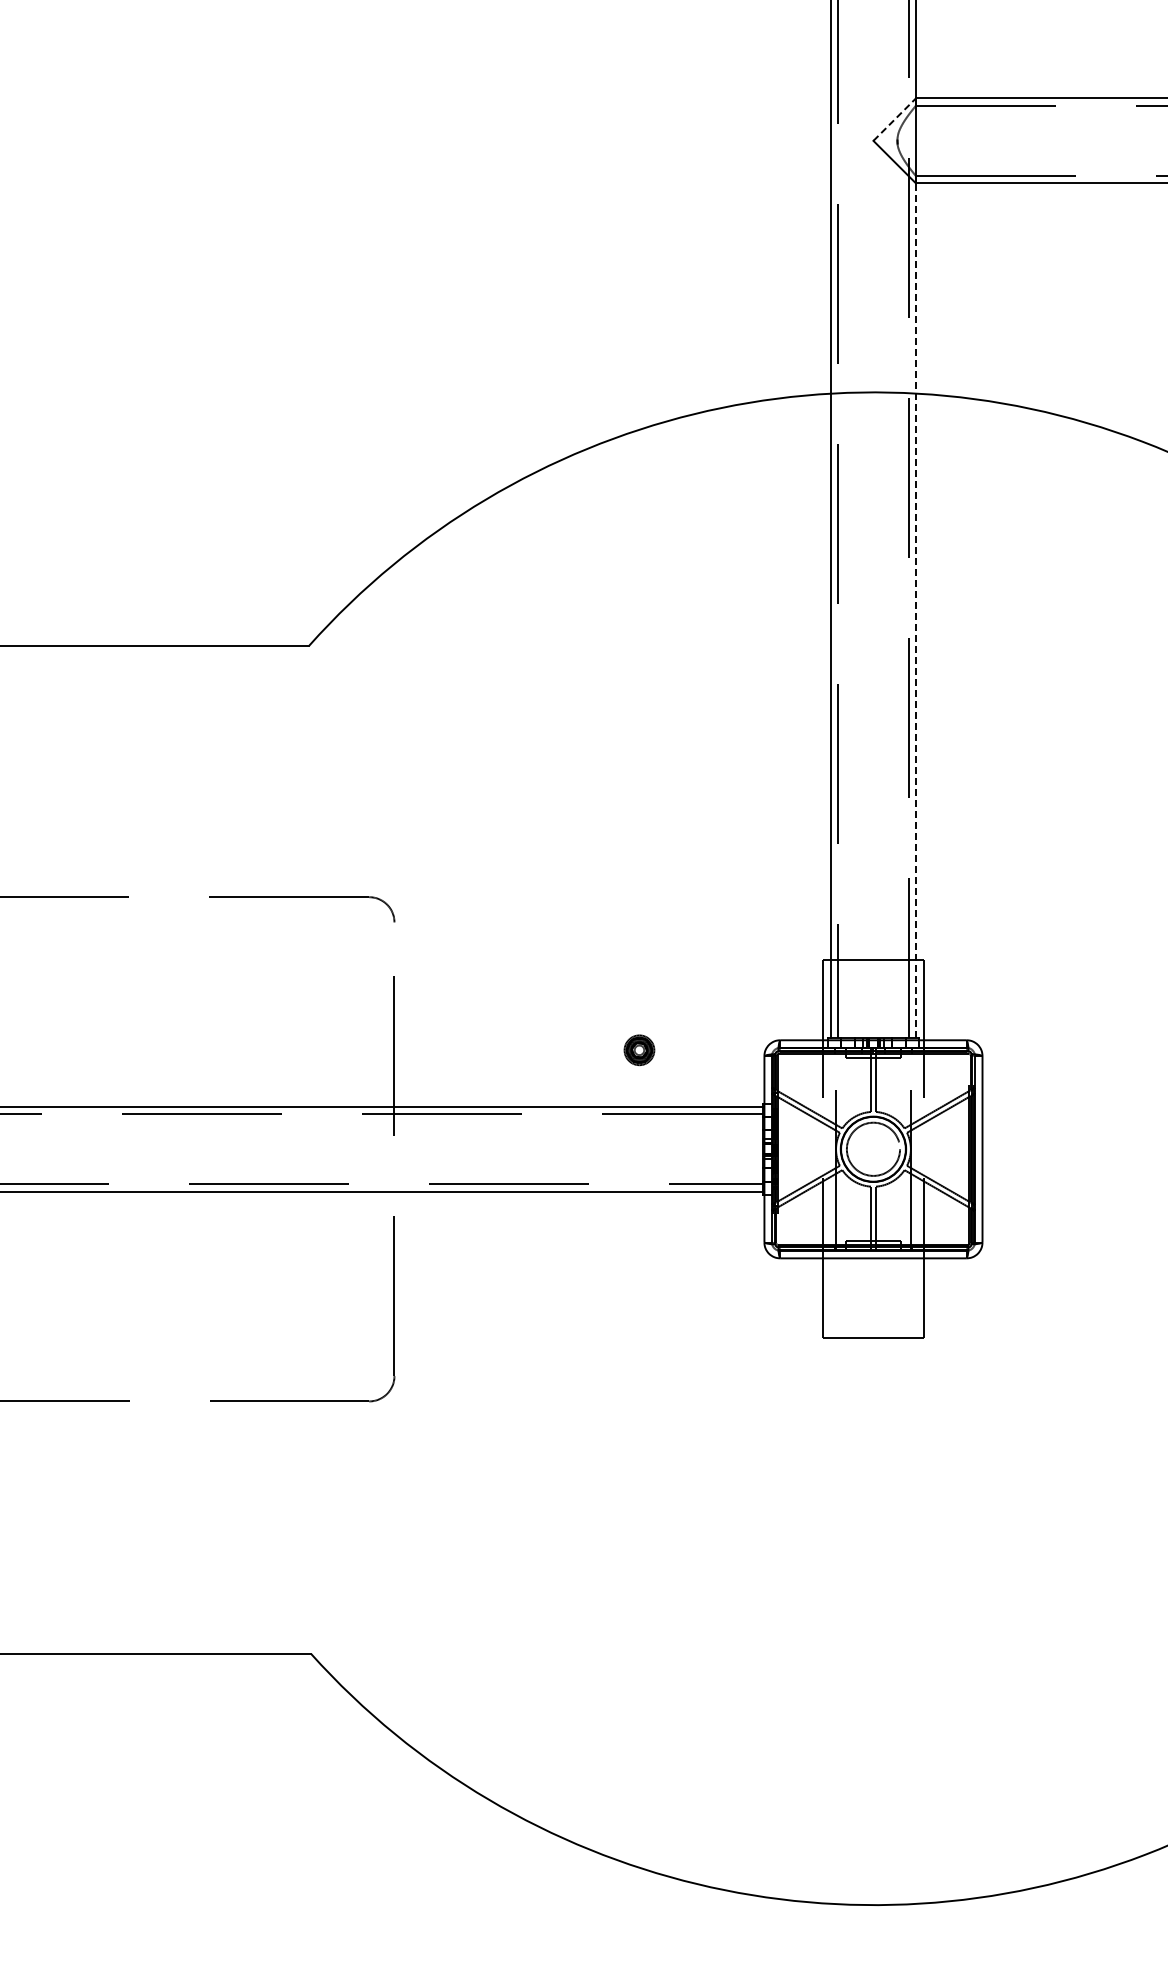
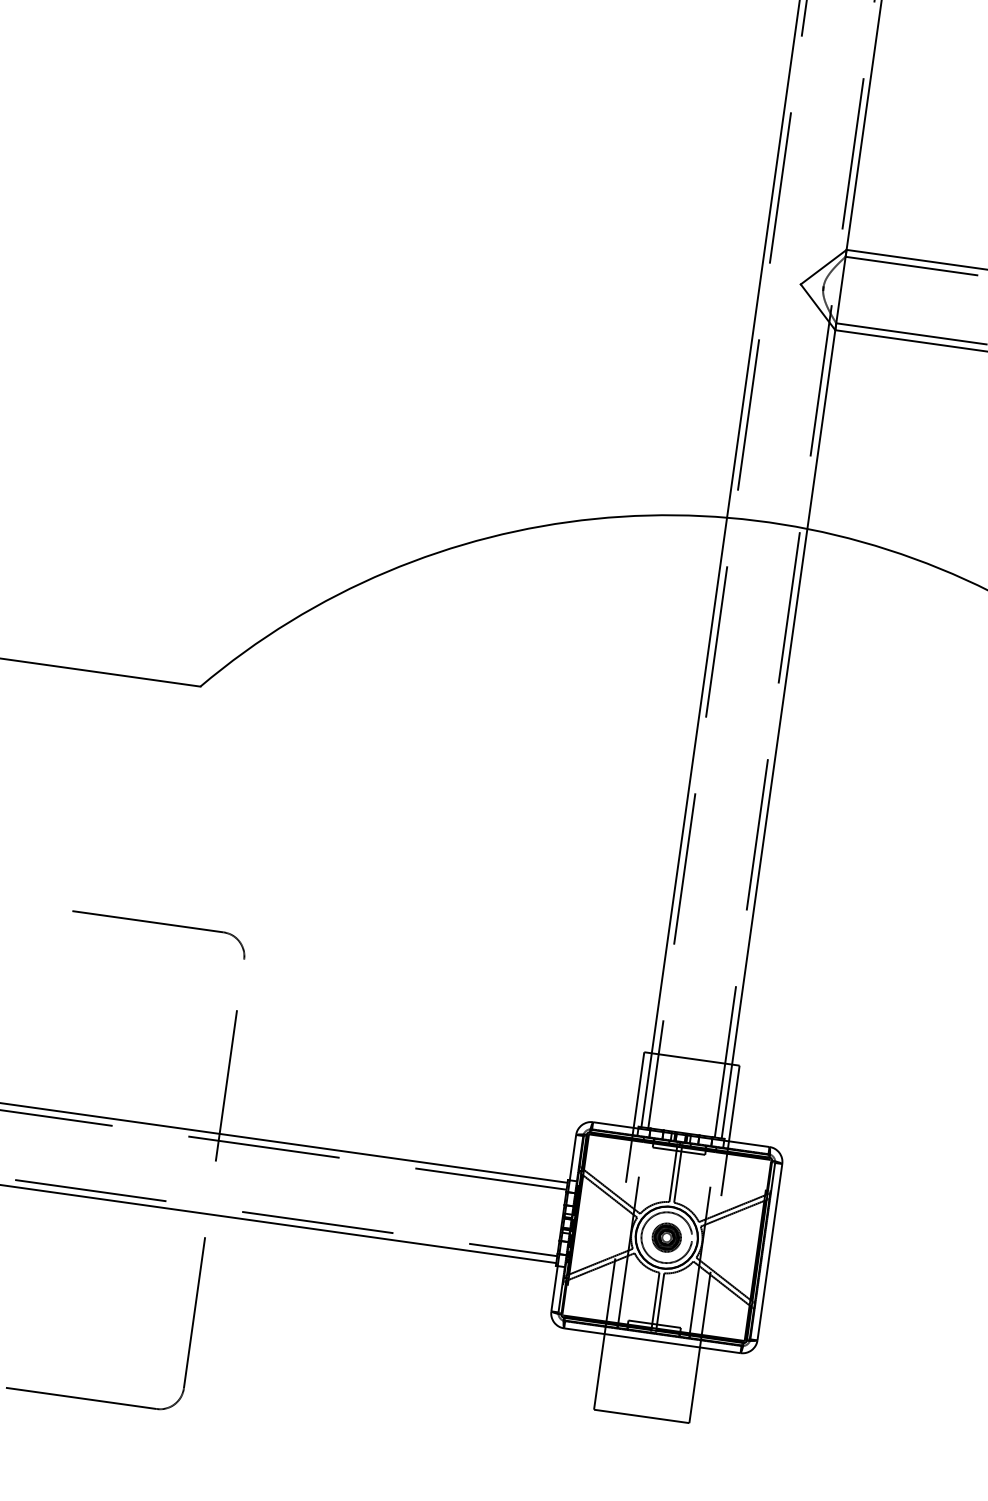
line: (895, 119) -> (824, 267), dashed -> solid
line: (915, 610) -> (778, 733), dashed -> solid
part: (639, 1050) -> (666, 1237), moved

